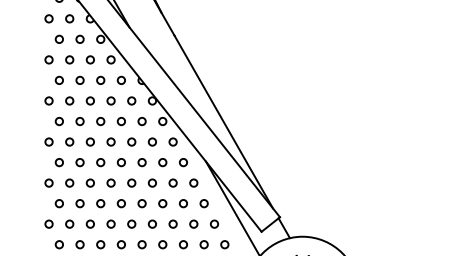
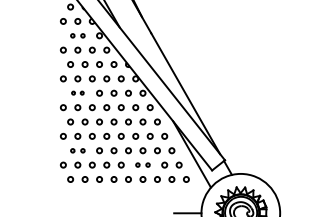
part: (69, 38) -> (77, 35), size x0.7
part: (69, 120) -> (77, 92), size x0.6
part: (69, 203) -> (77, 150), size x0.7
part: (162, 223) -> (142, 164), size x0.7

